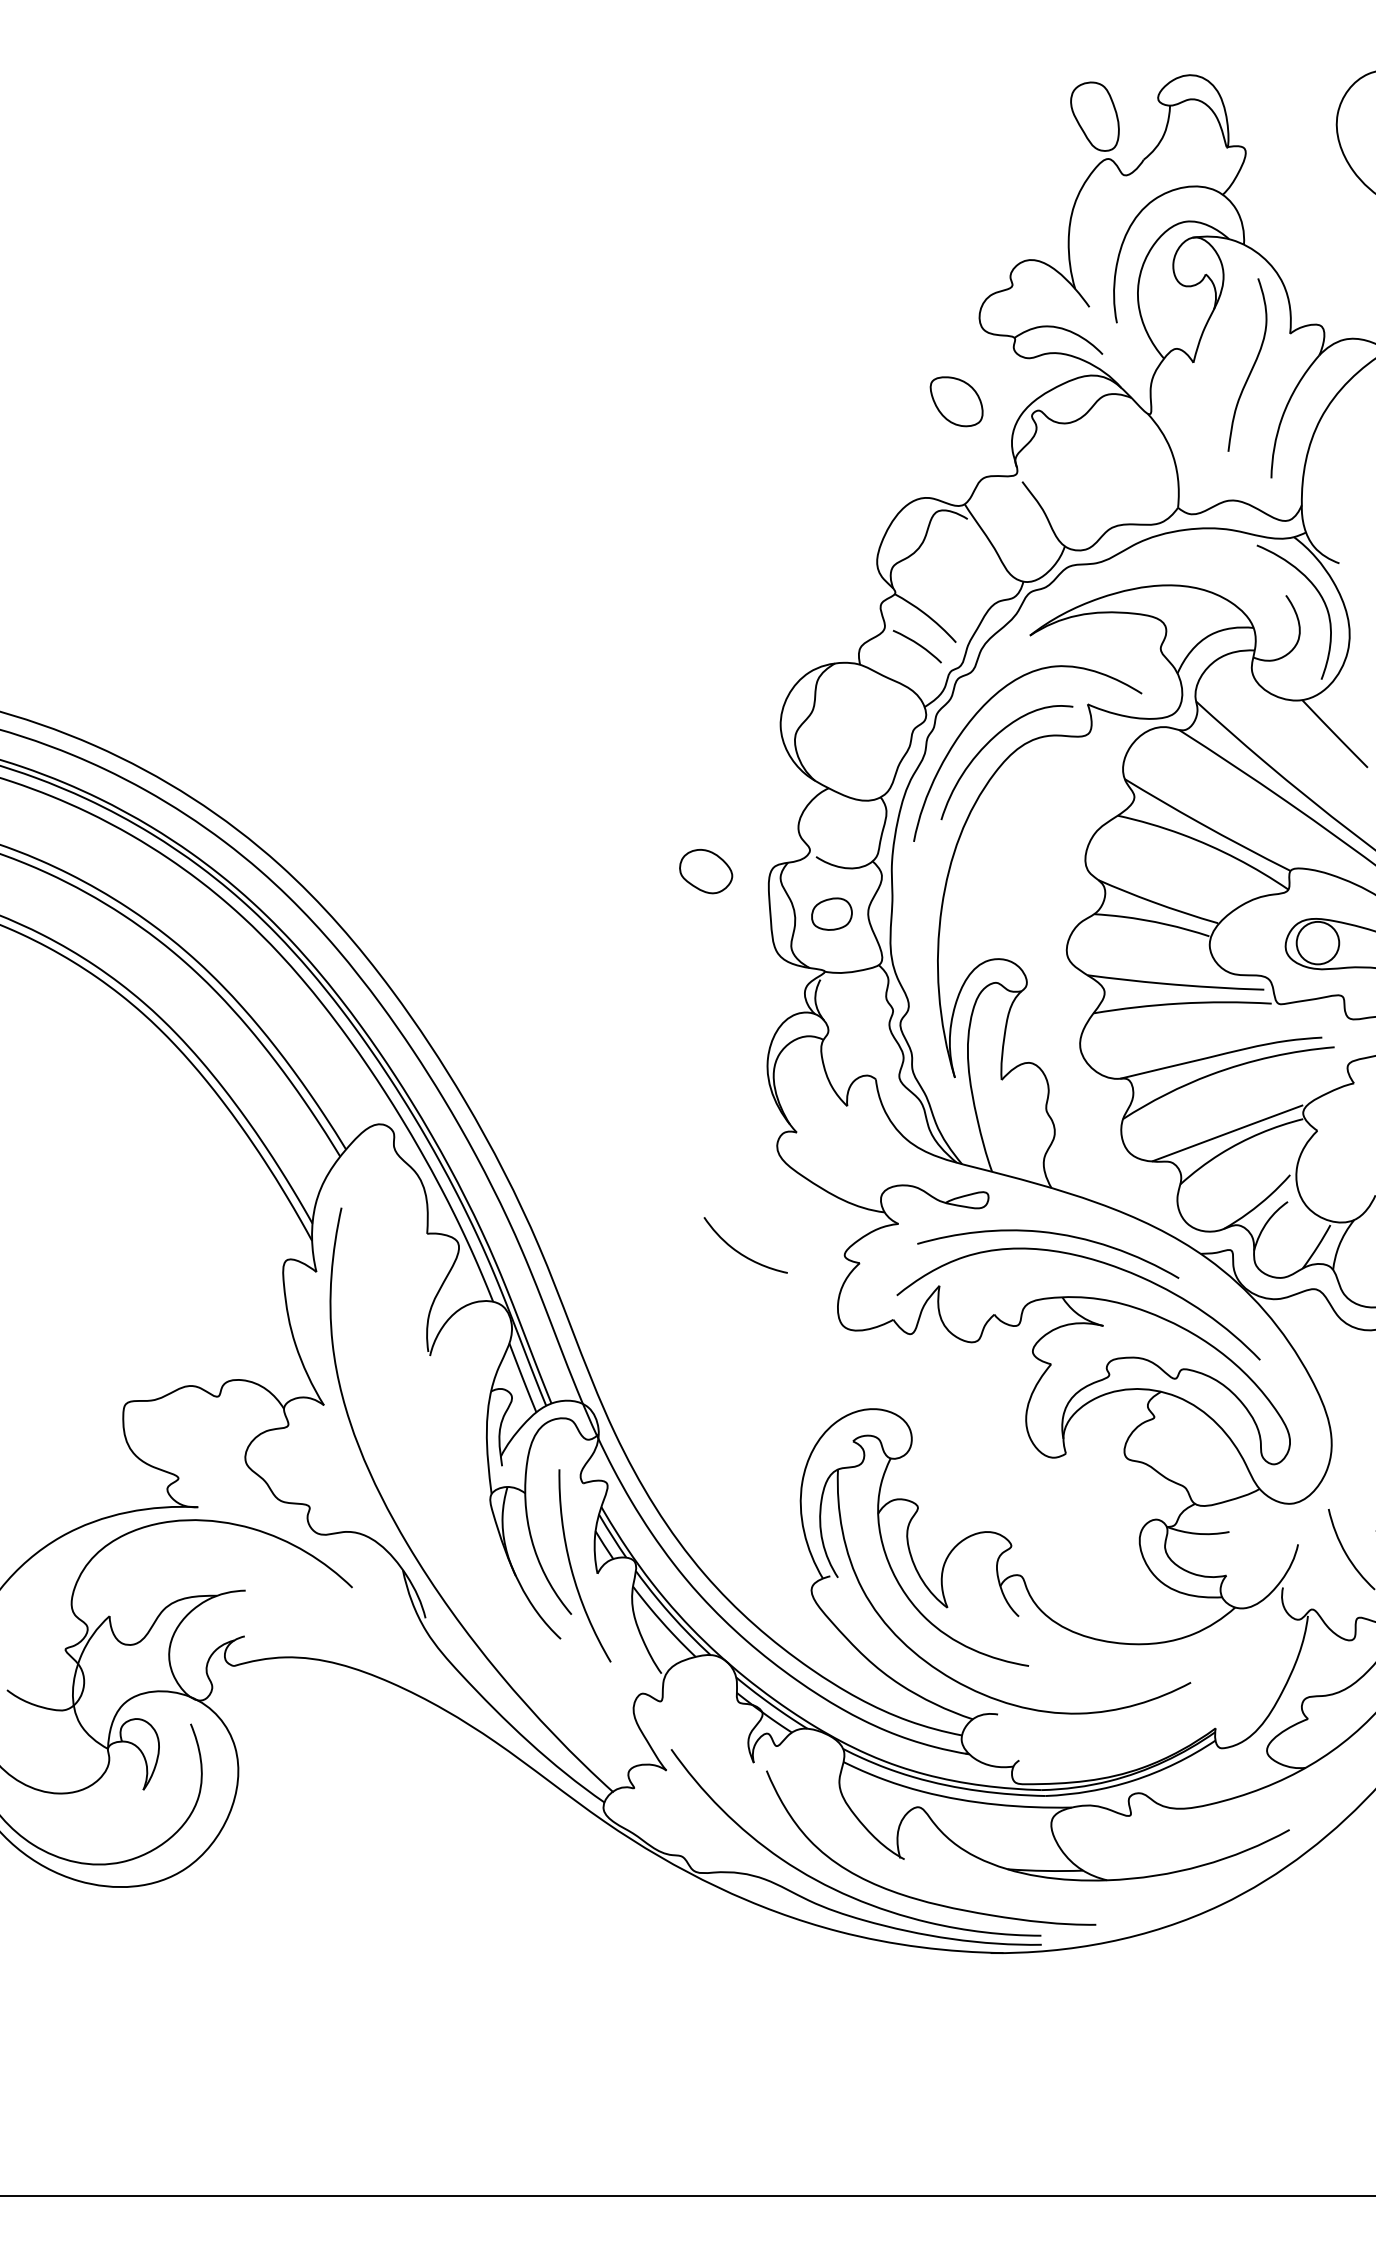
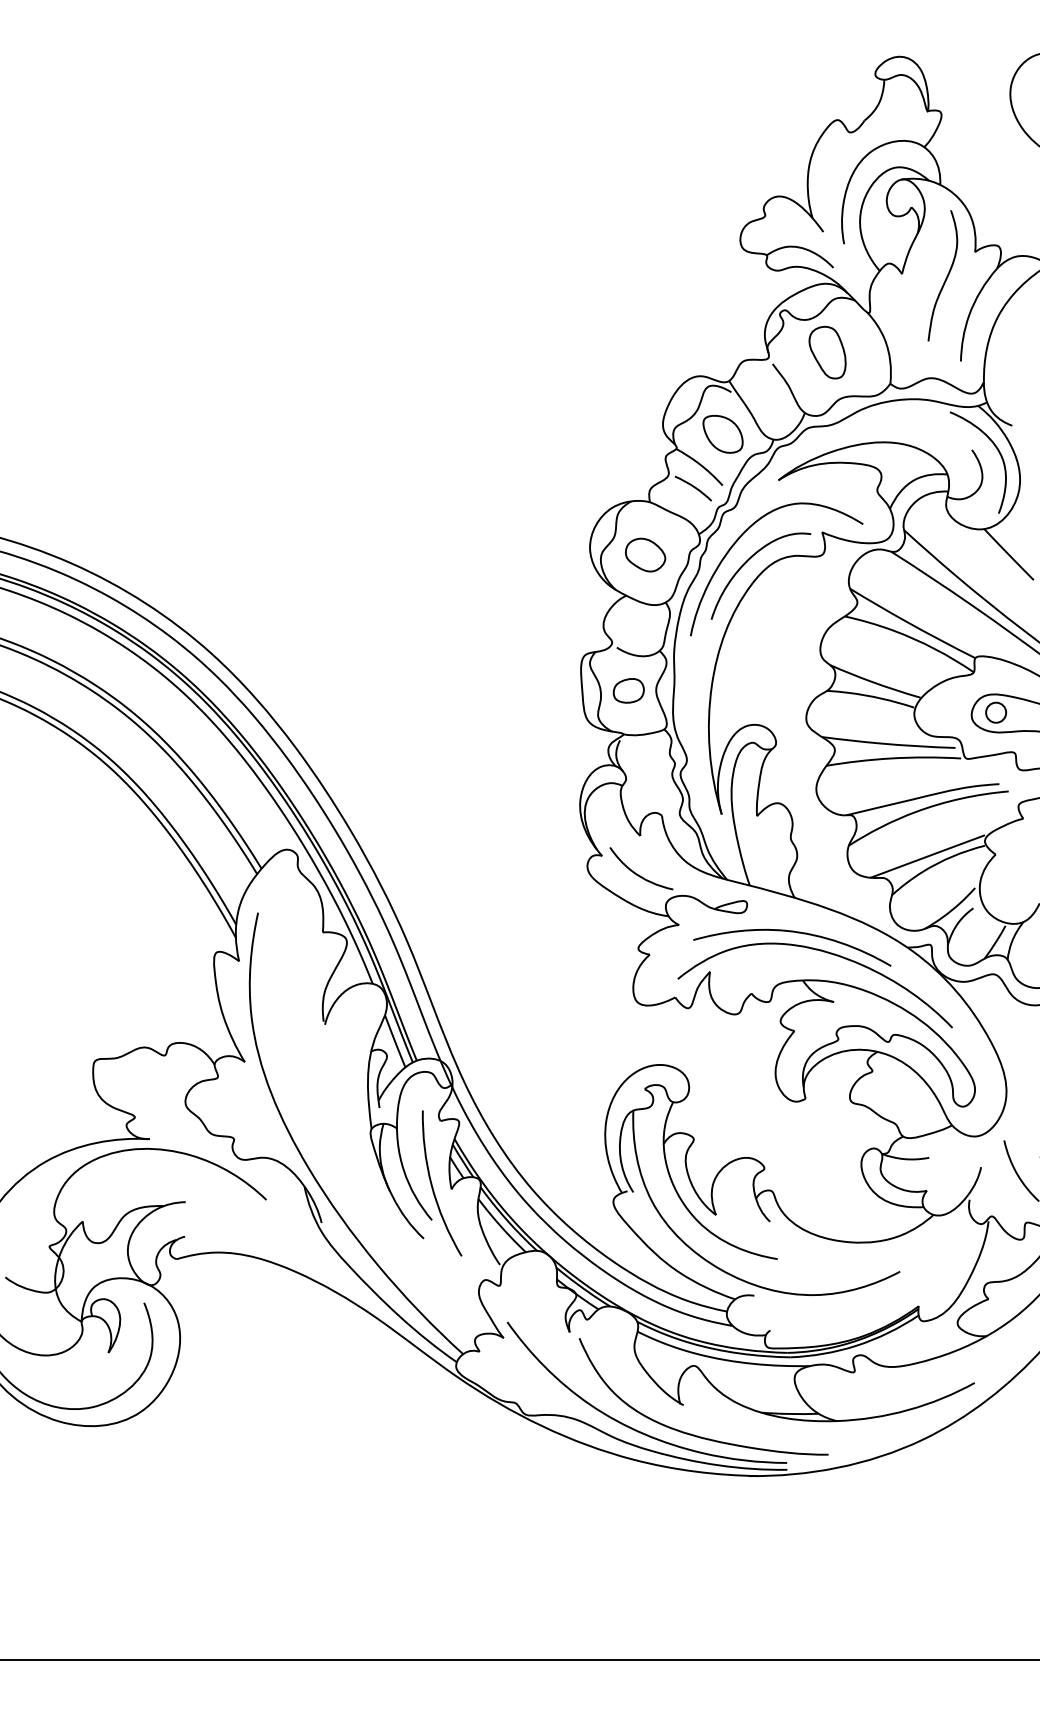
part: (1094, 116) -> (827, 352), moved
part: (956, 401) -> (722, 434), moved
part: (706, 871) -> (645, 555), moved
circle: (1317, 942) -> (995, 712), size x0.62
curve: (739, 1251) -> (636, 873), moved

